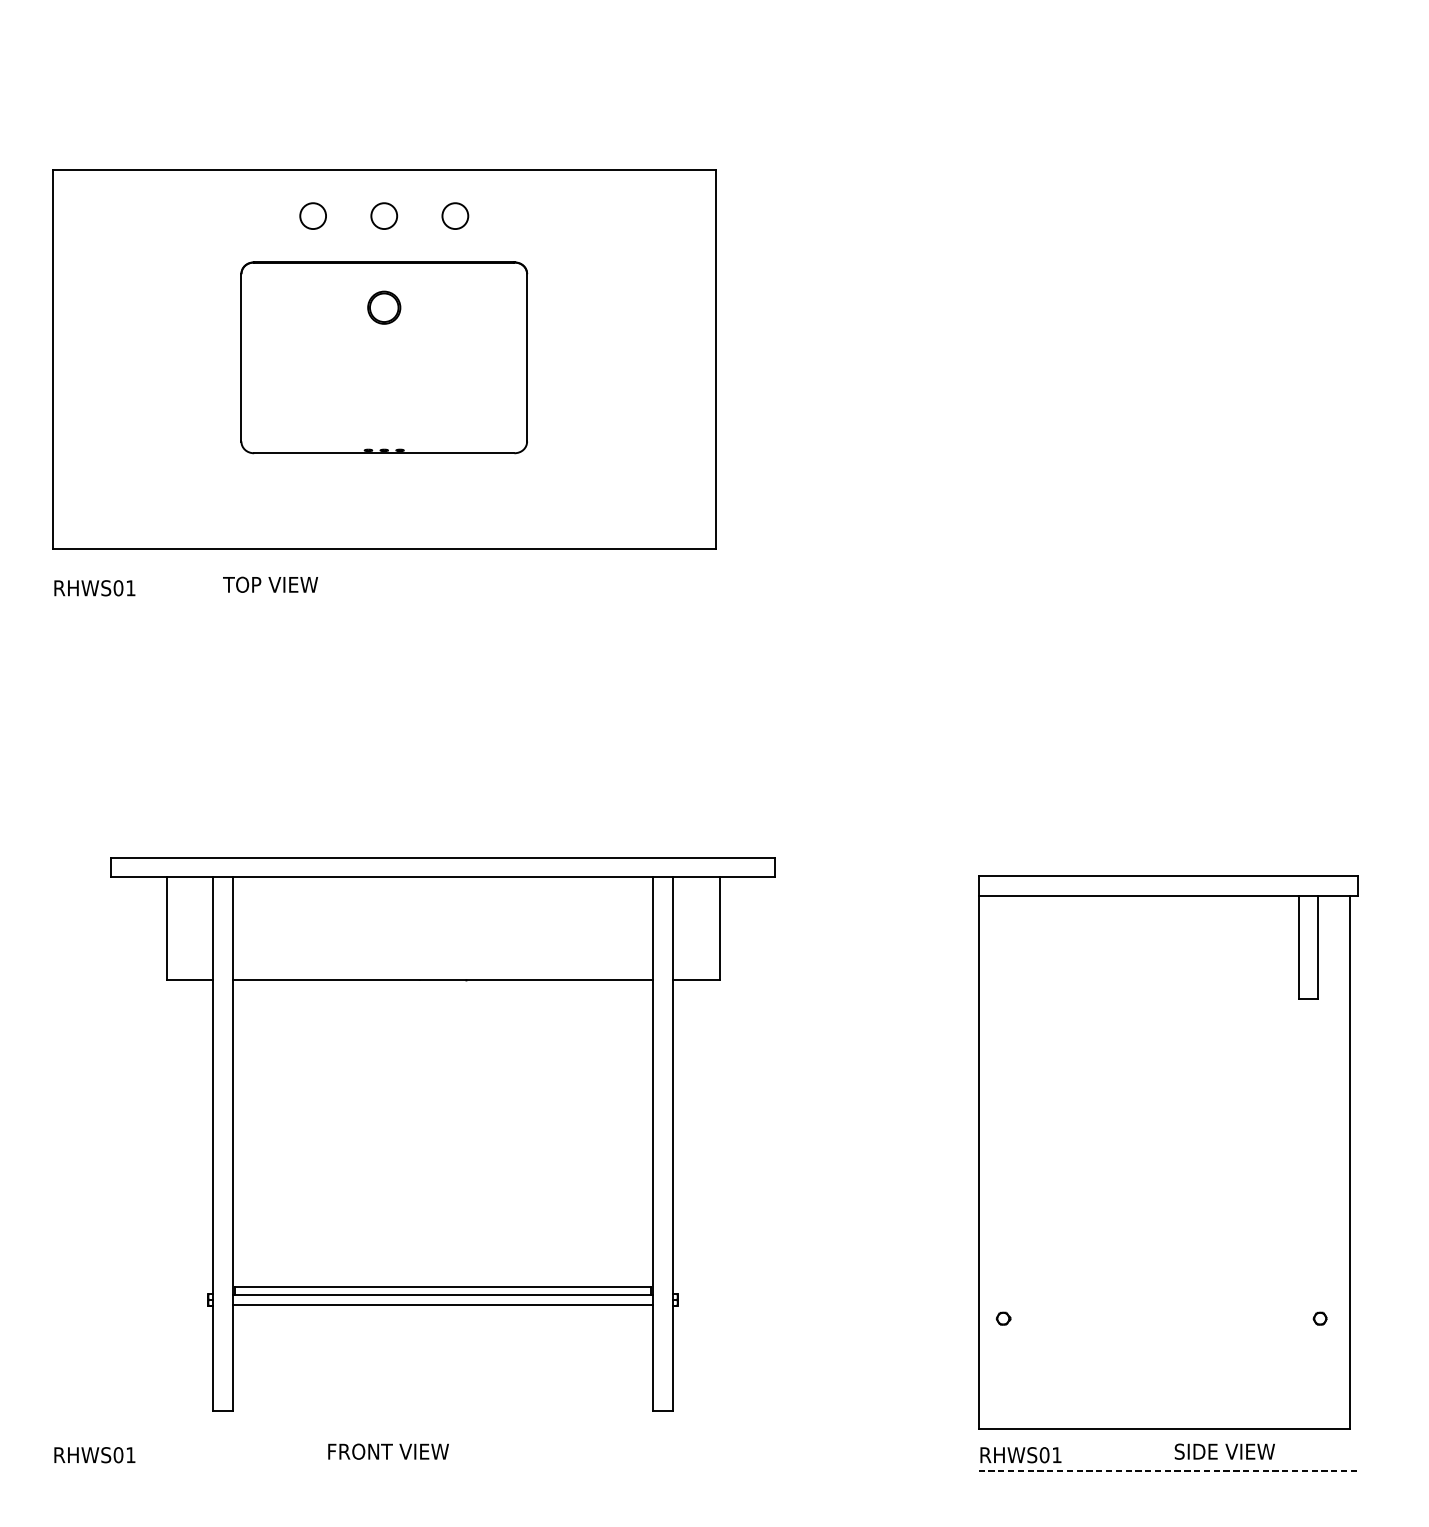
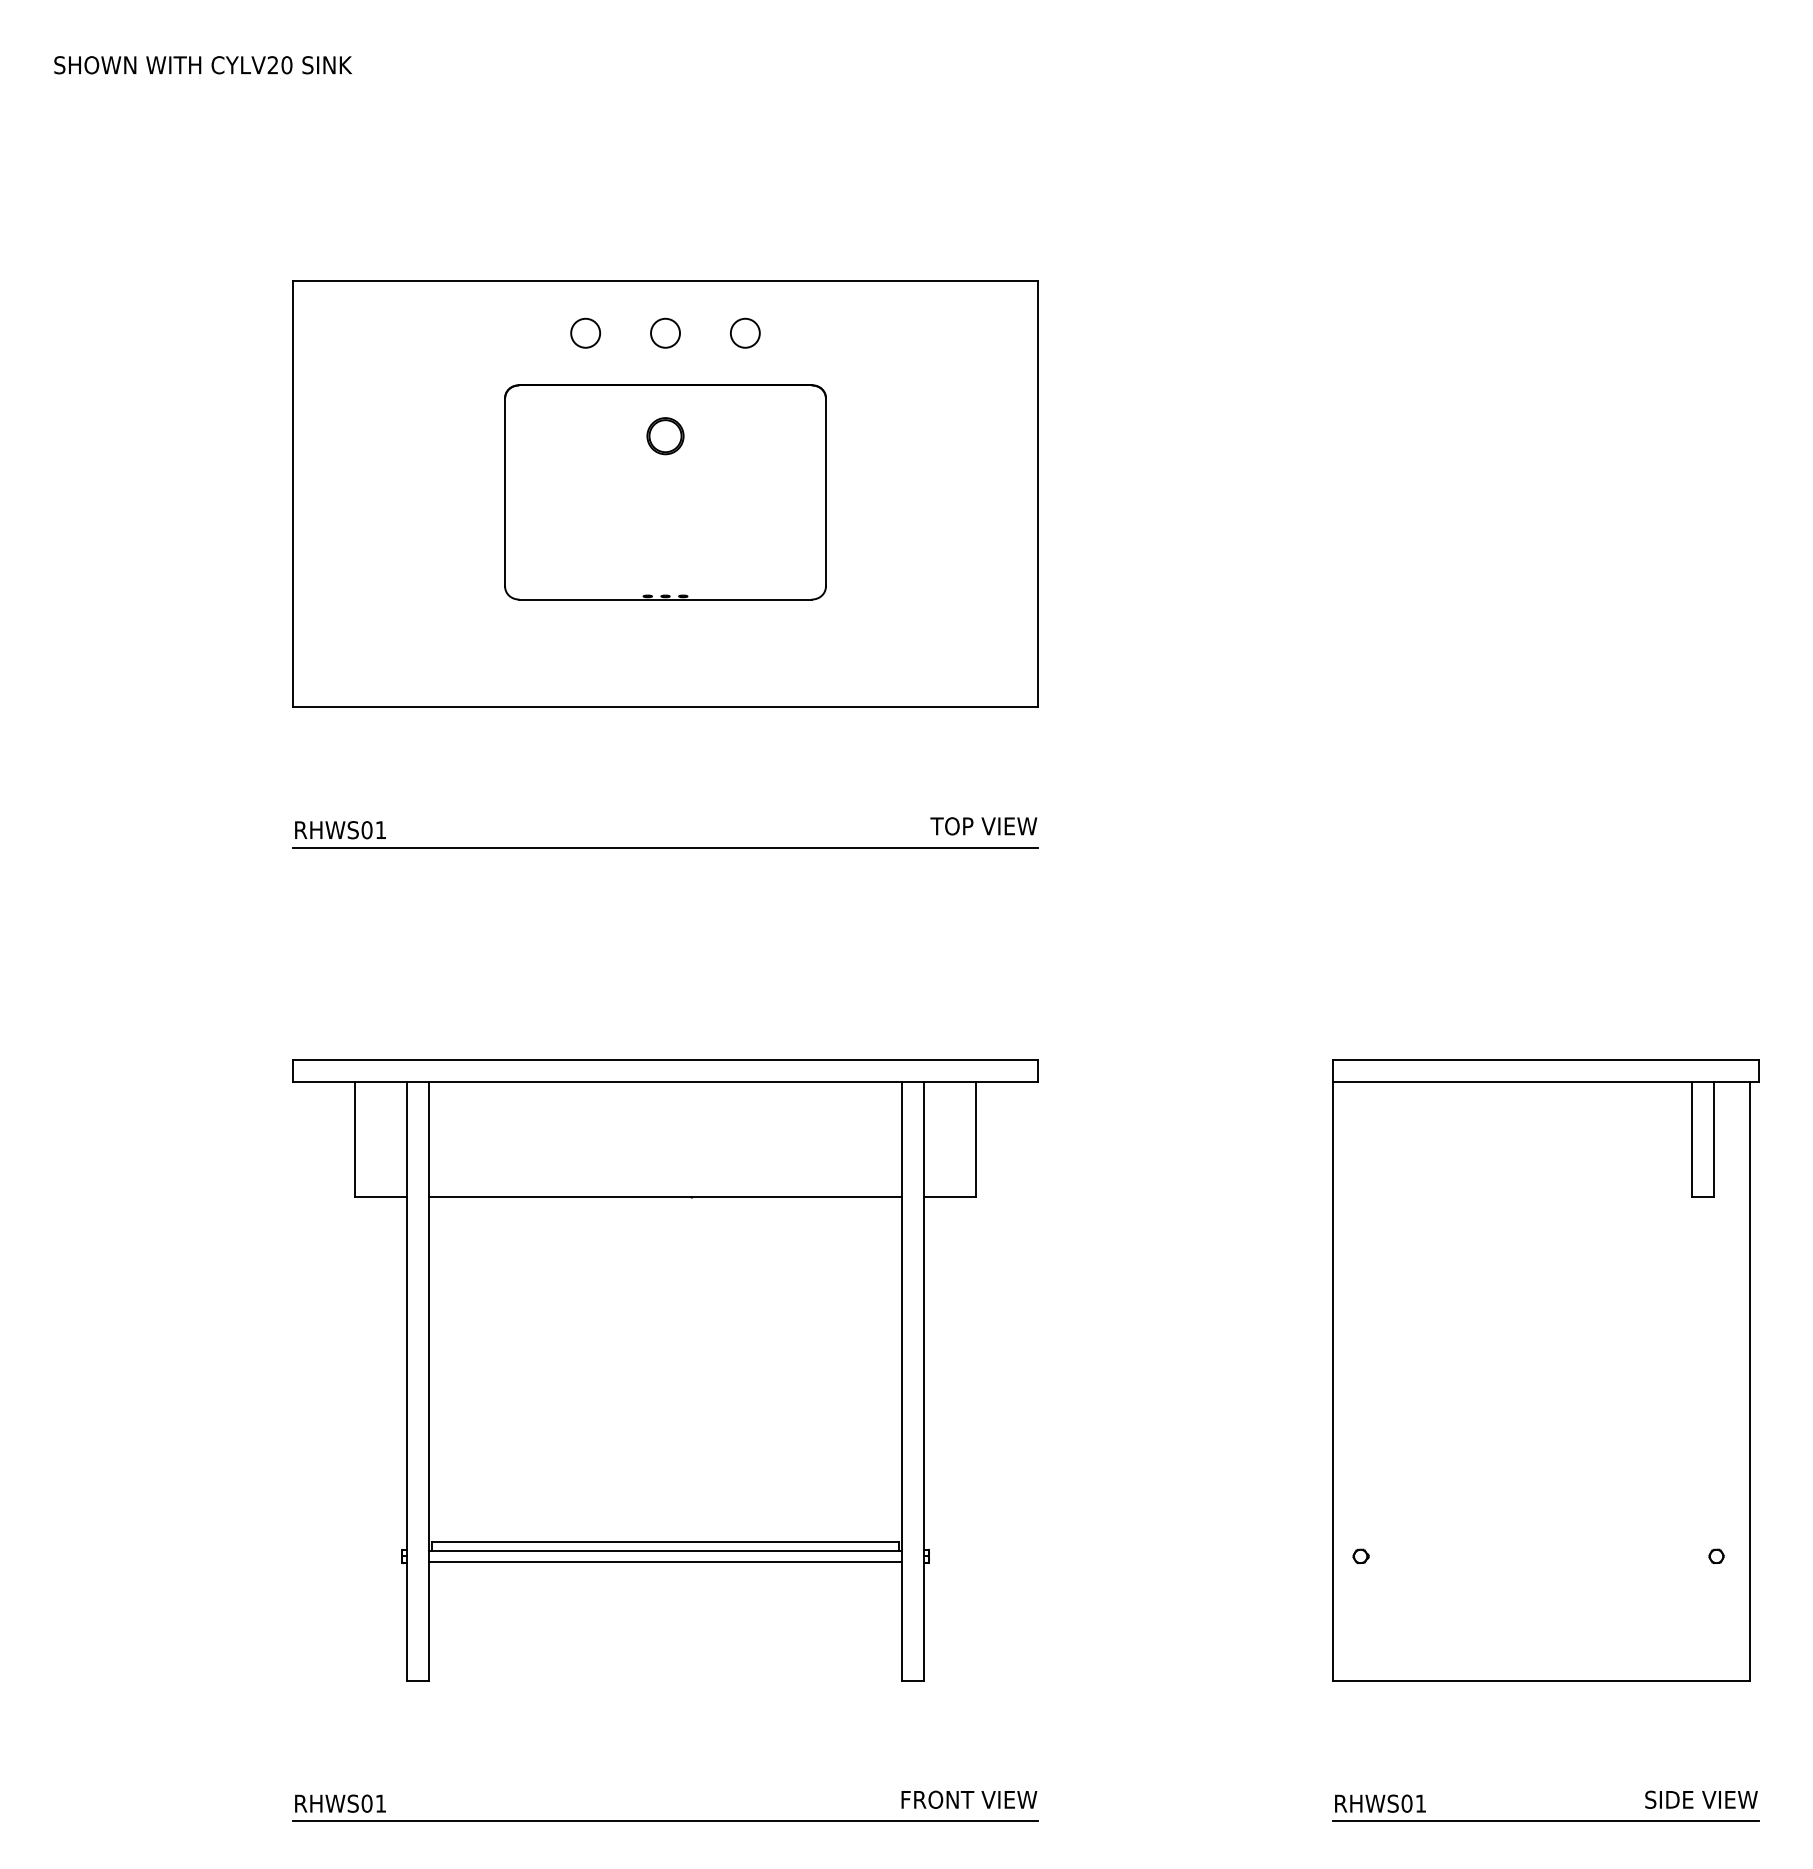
part: (384, 358) -> (665, 493), moved
text: (270, 584) -> (983, 826), moved
line: (384, 603) -> (665, 847), added
part: (443, 1134) -> (665, 1370), moved
part: (1167, 1153) -> (1545, 1370), moved
text: (388, 1451) -> (969, 1799), moved
text: (1224, 1451) -> (1701, 1799), moved
line: (384, 1471) -> (665, 1821), added
line: (1167, 1471) -> (1545, 1821), dashed -> solid

